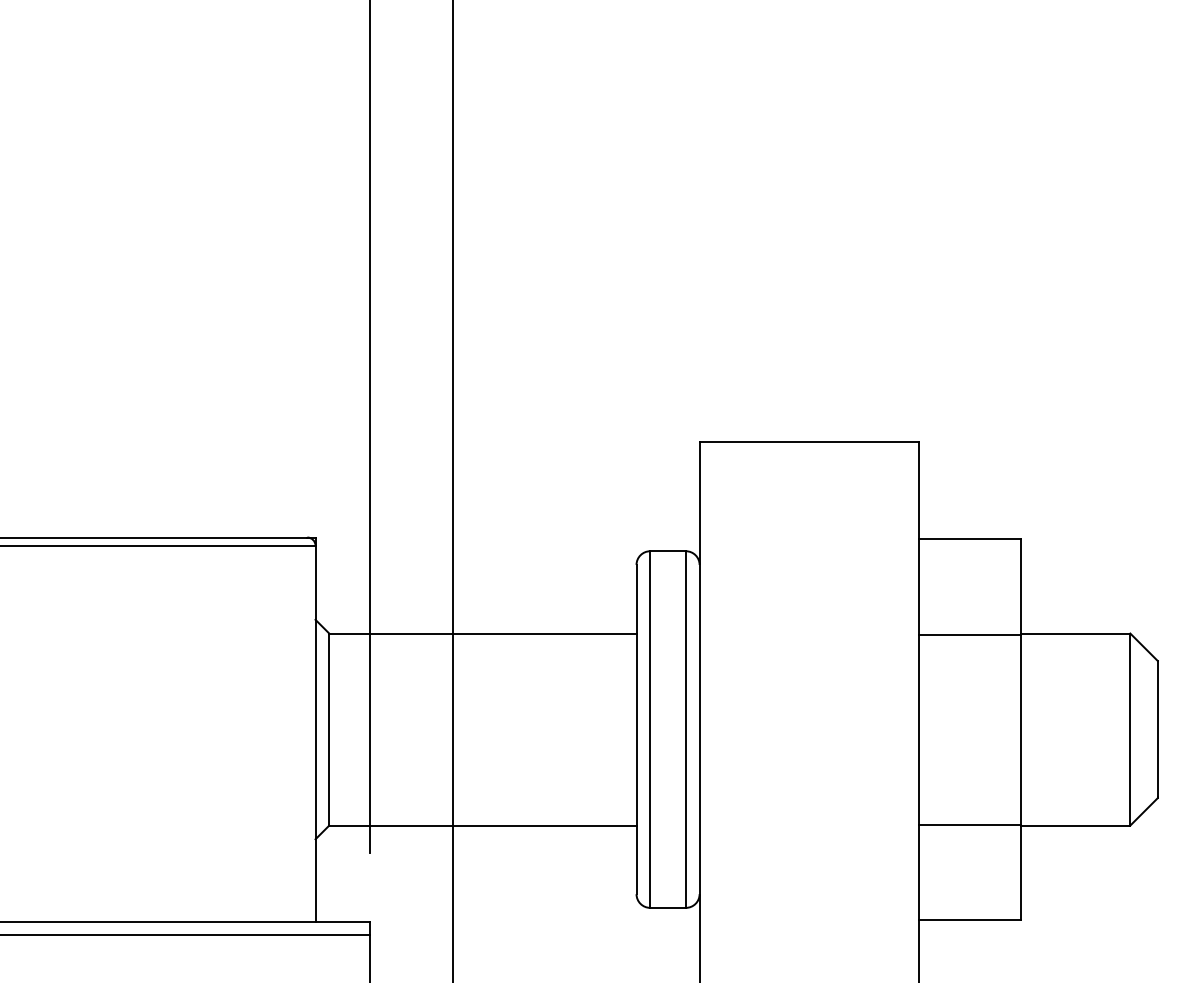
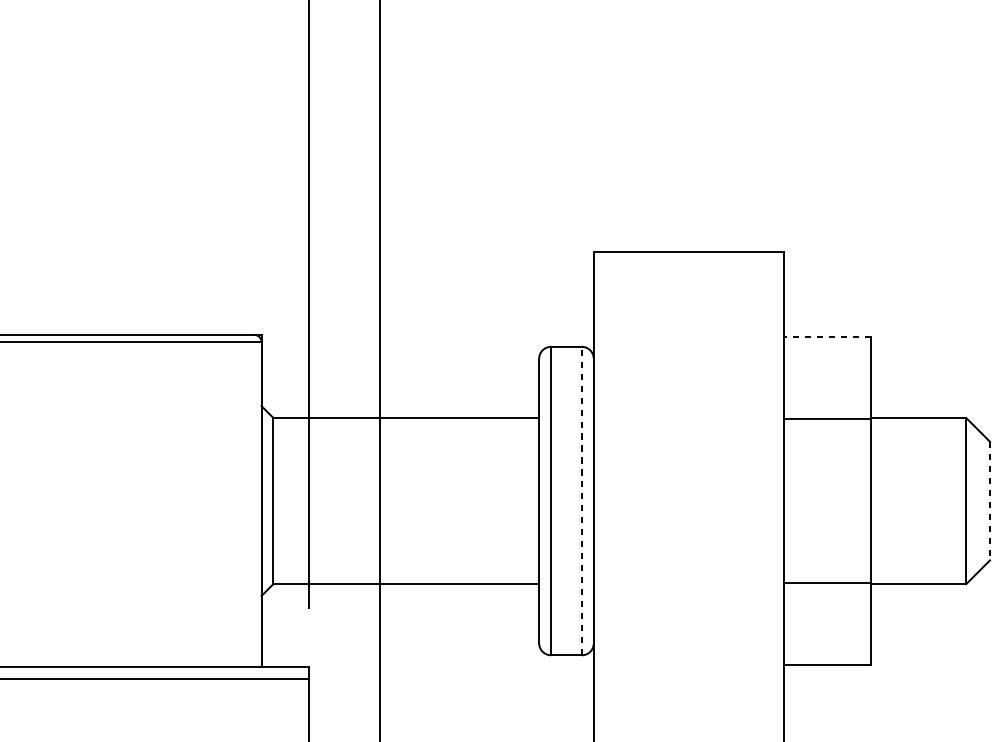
line: (969, 539) -> (827, 336), solid -> dashed
line: (685, 729) -> (581, 501), solid -> dashed
line: (1157, 729) -> (989, 501), solid -> dashed

